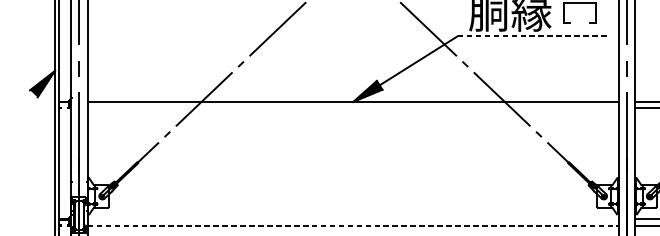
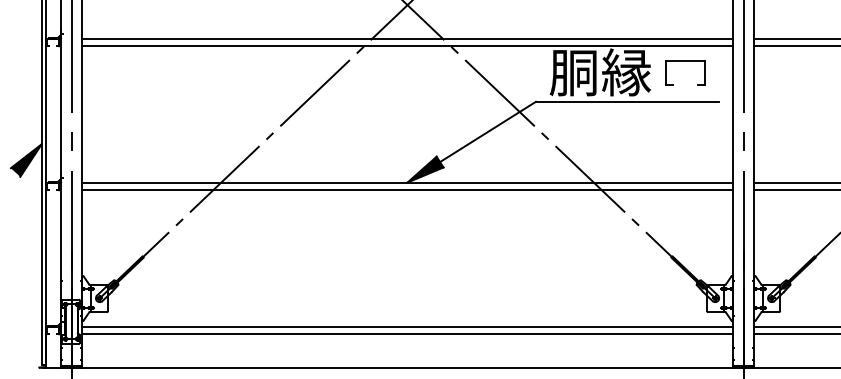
line: (532, 35) -> (627, 101), dashed -> solid
line: (353, 108) -> (407, 190), added
line: (353, 219) -> (407, 326), added
line: (353, 225) -> (407, 334), dashed -> solid

